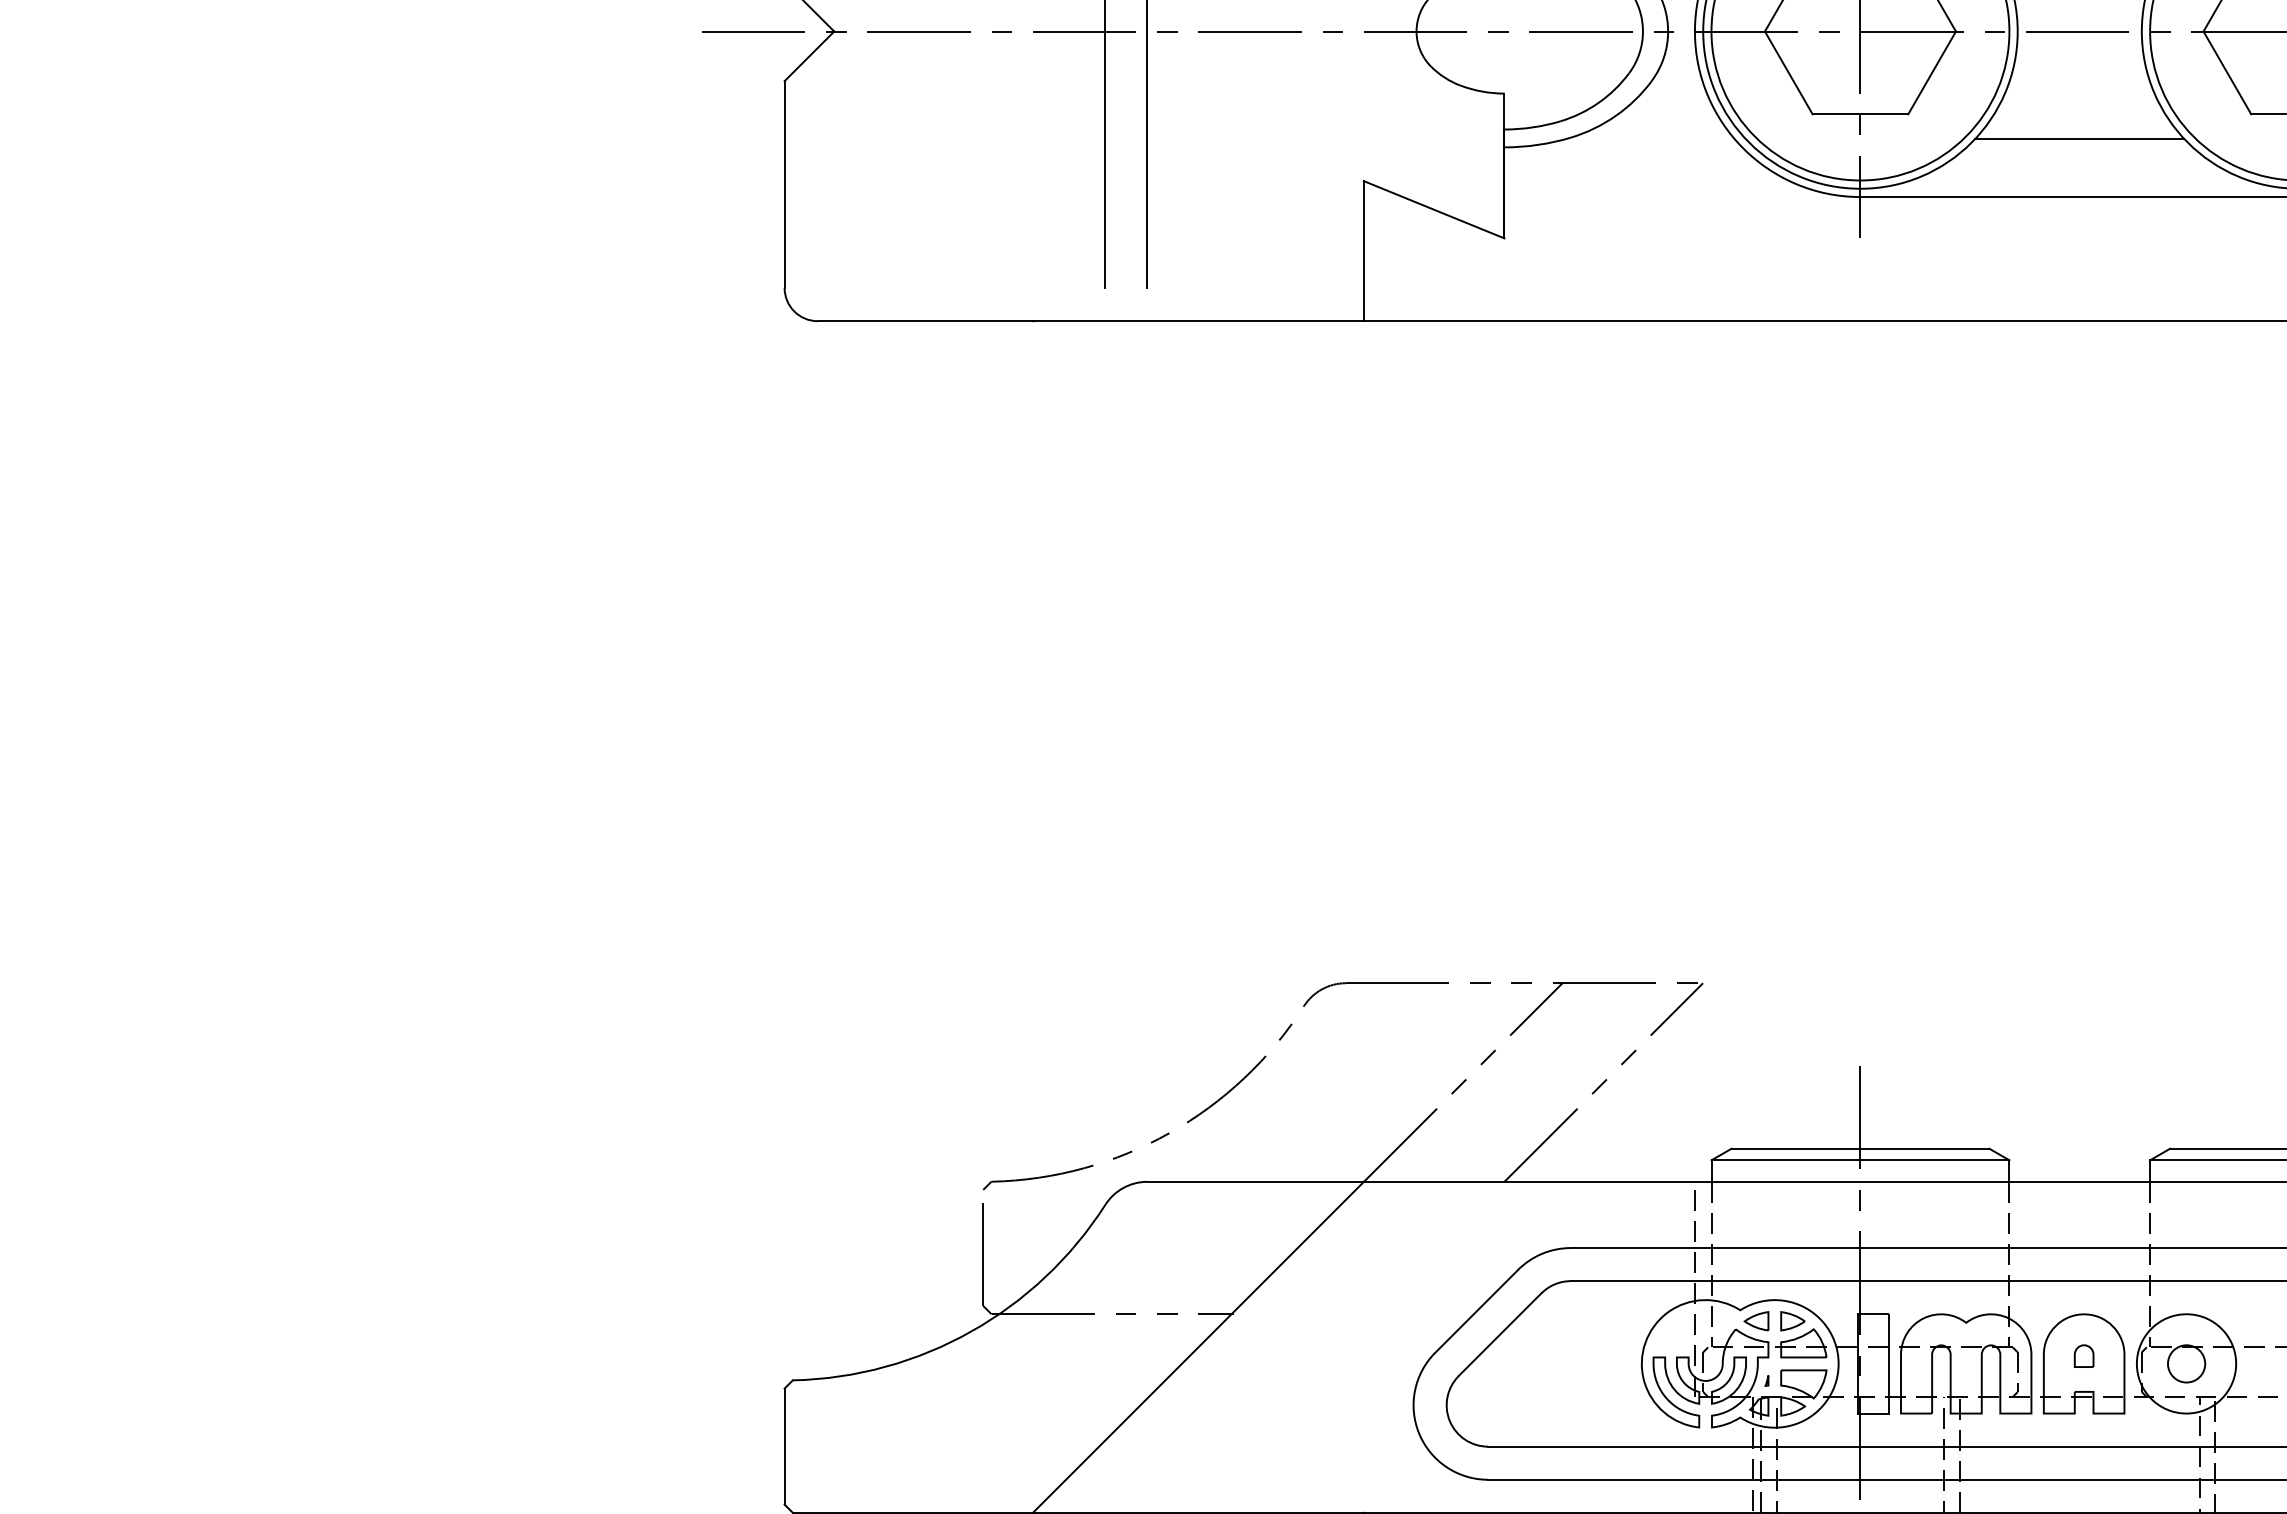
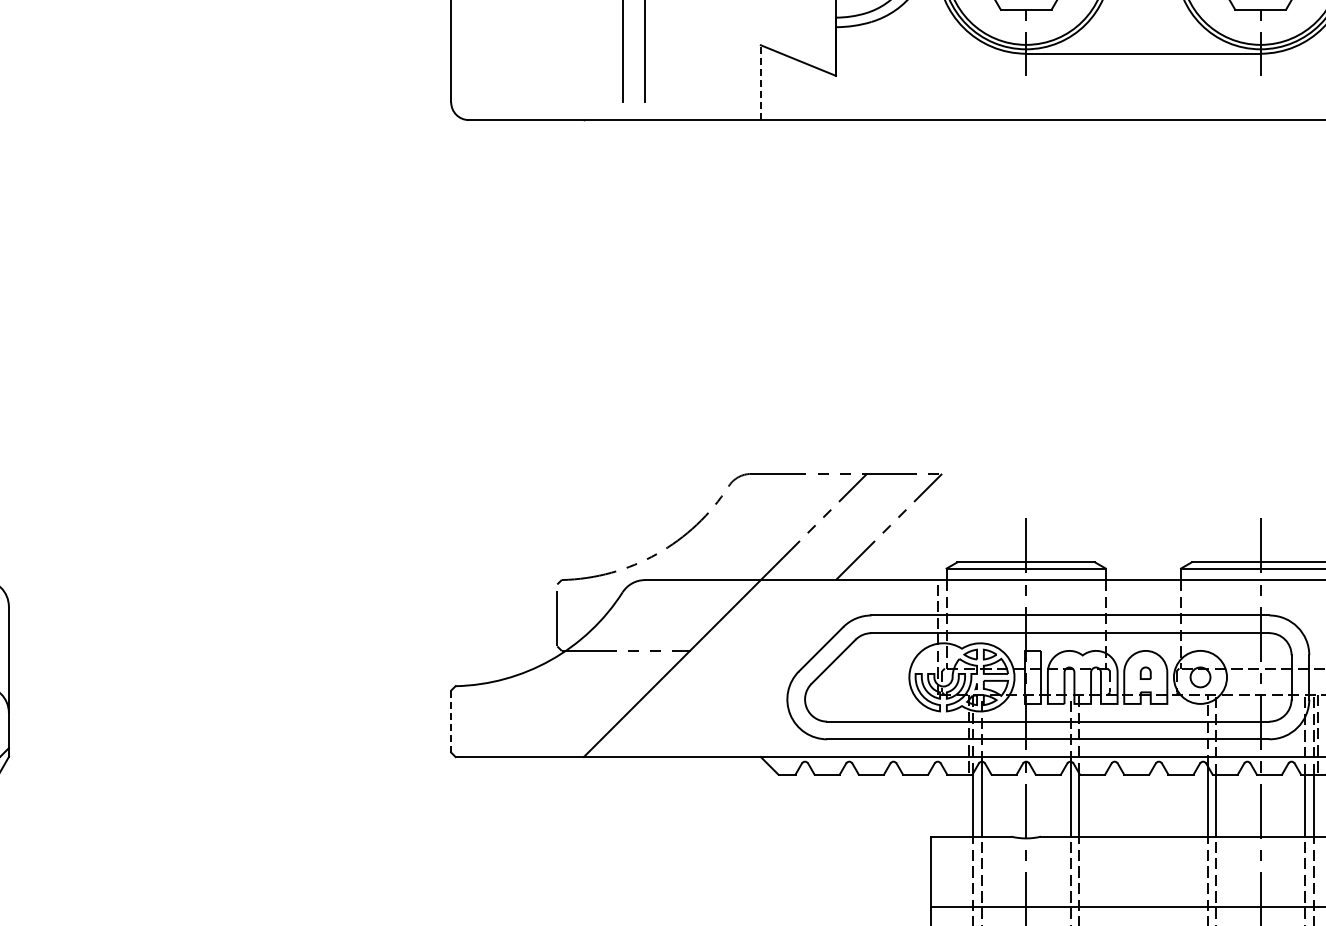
line: (2079, 138) -> (1143, 22), removed
line: (1363, 250) -> (760, 82), solid -> dashed
line: (785, 1446) -> (451, 721), solid -> dashed

